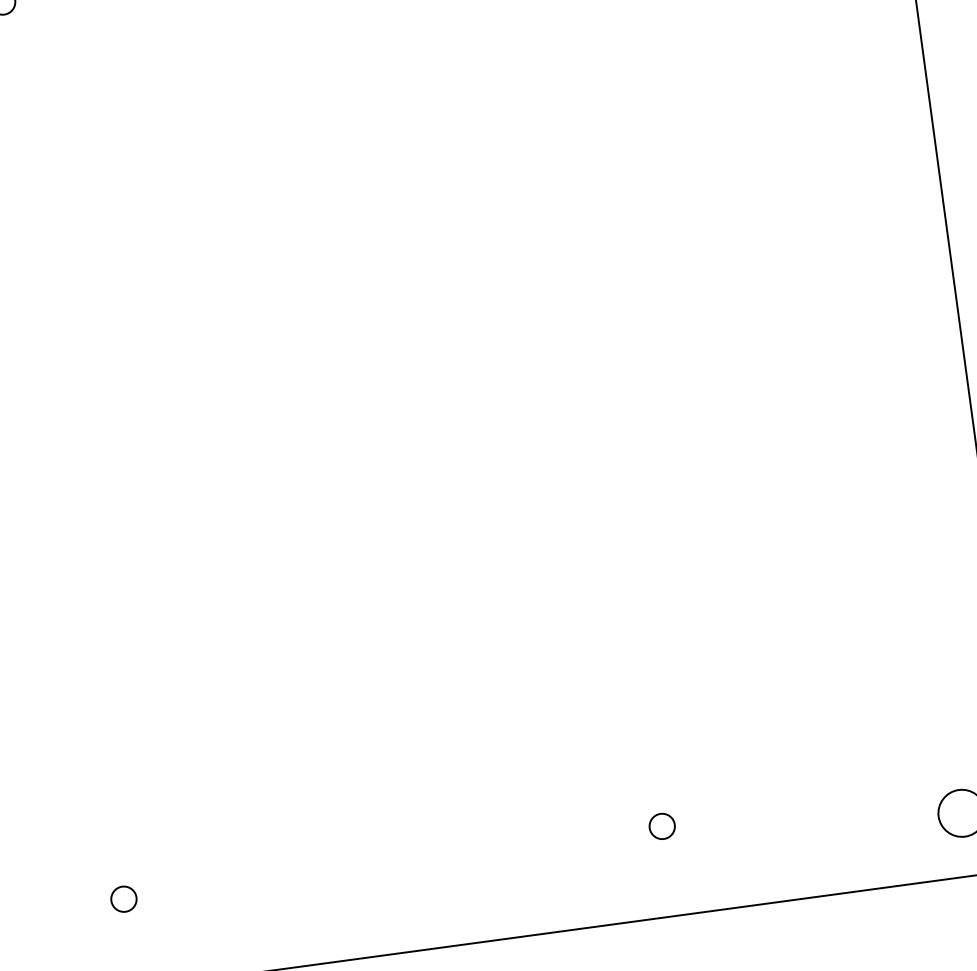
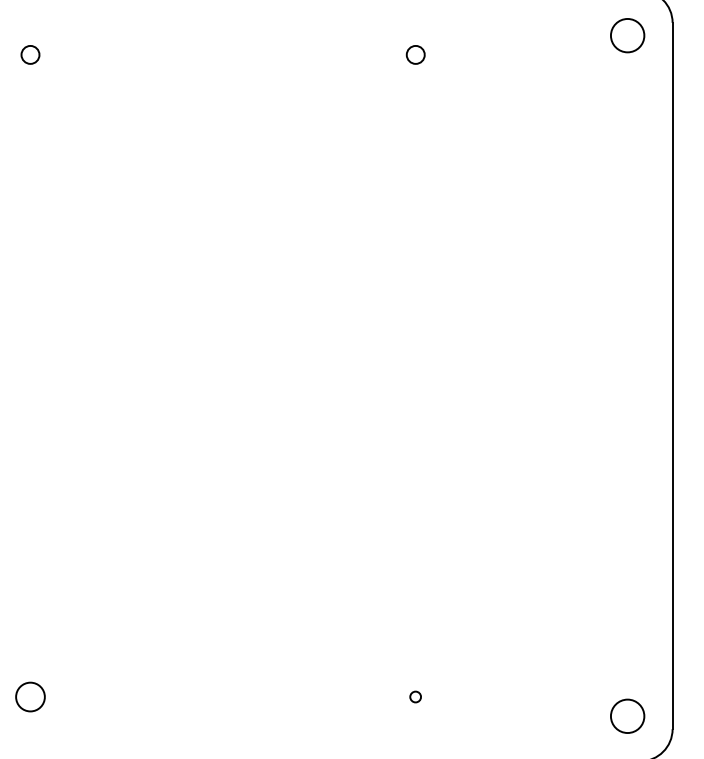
circle: (661, 825) -> (415, 696), size x0.6
circle: (124, 899) -> (30, 697), size x1.6

